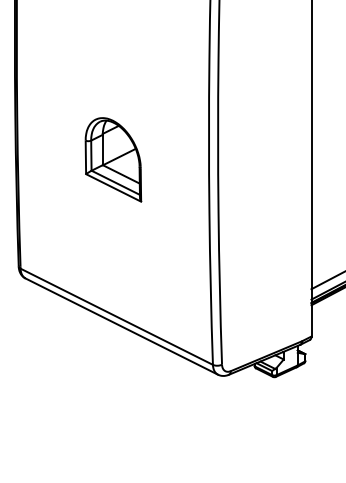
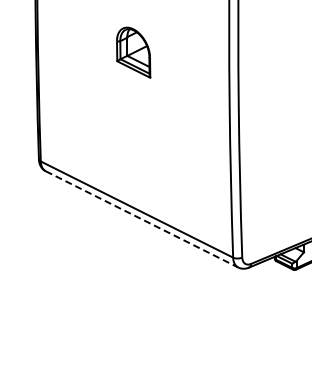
part: (113, 159) -> (133, 52), size x0.6
line: (121, 326) -> (141, 219), solid -> dashed

